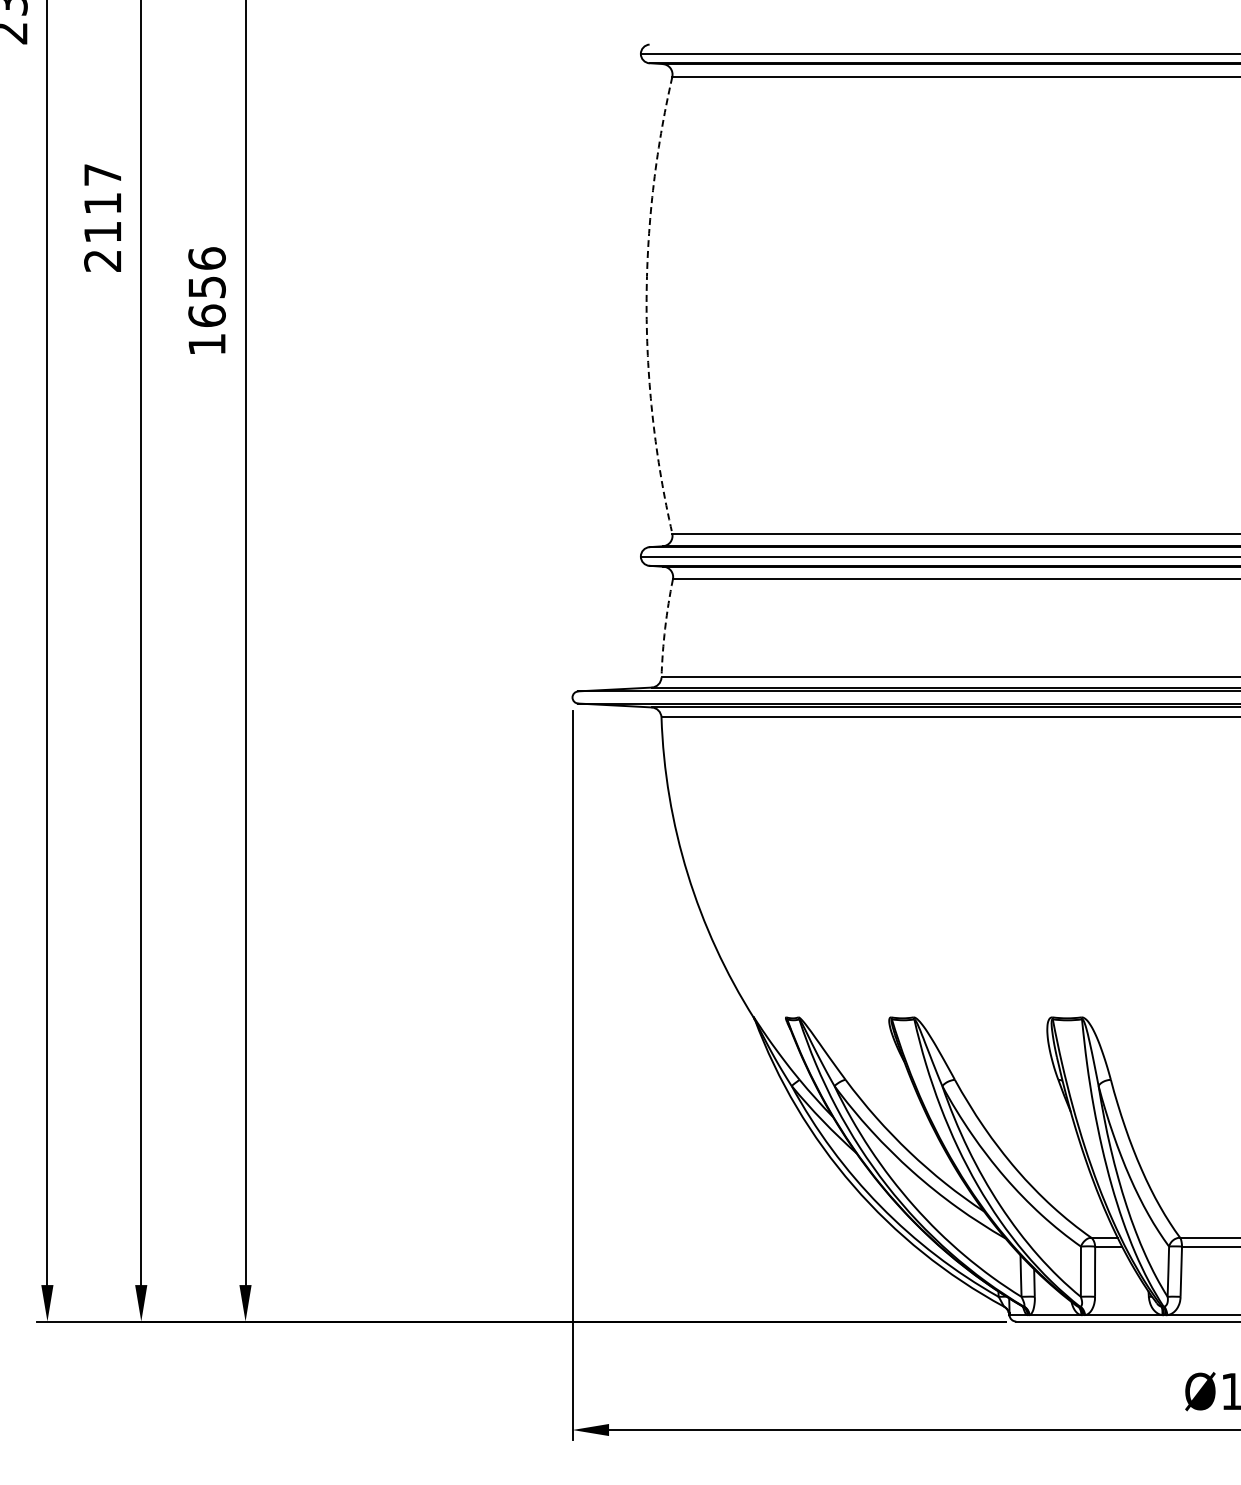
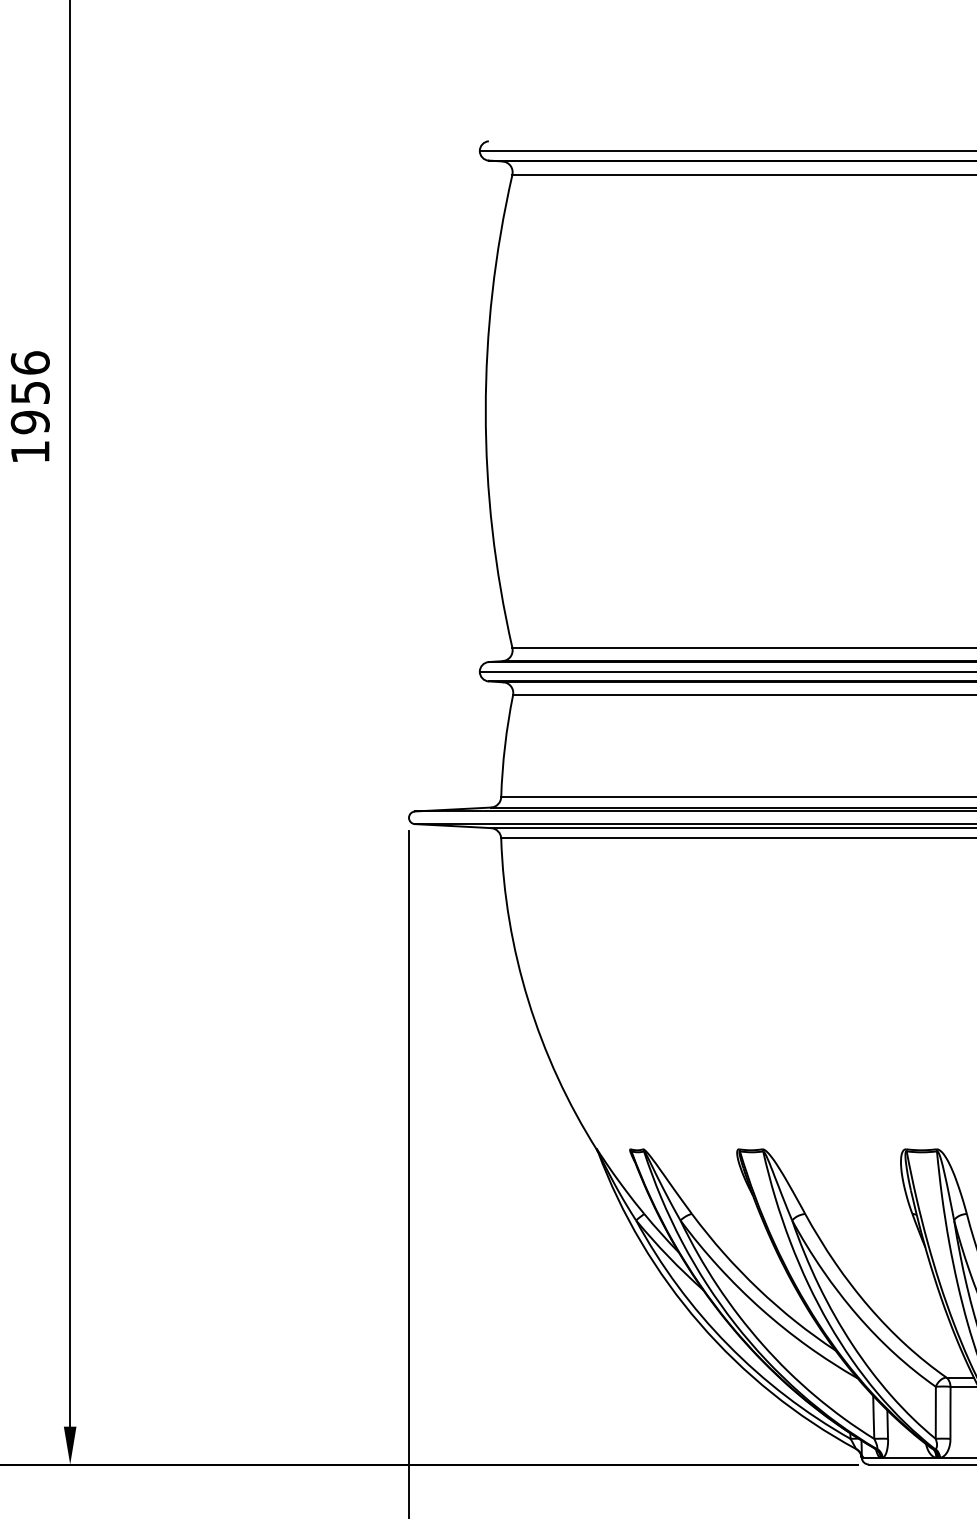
arc: (646, 305) -> (485, 411), dashed -> solid
text: (206, 315) -> (29, 421), 1656 -> 1956
arc: (665, 628) -> (505, 746), dashed -> solid

